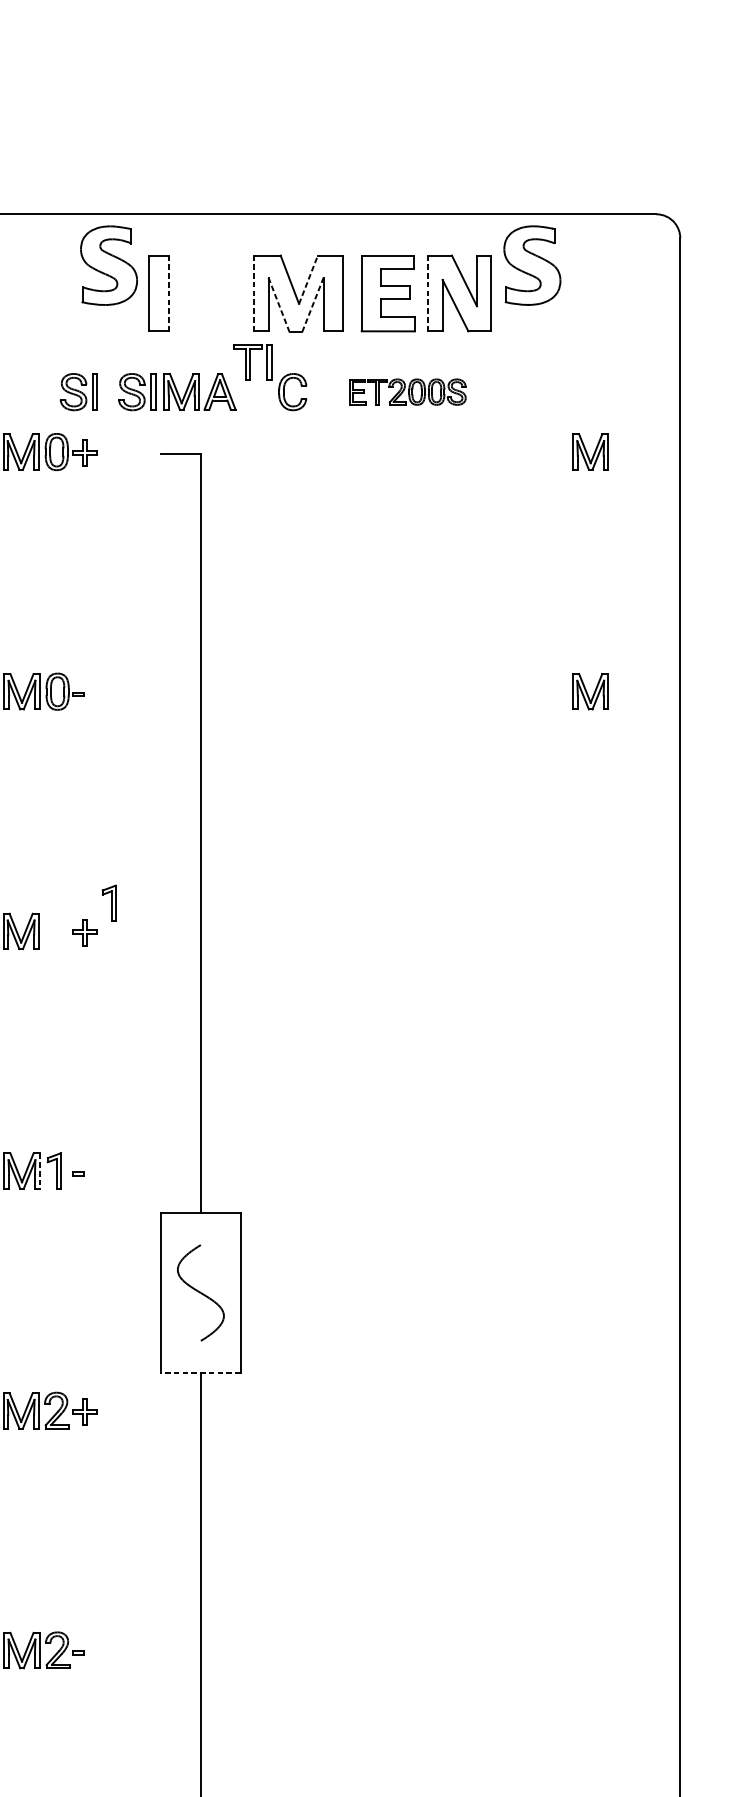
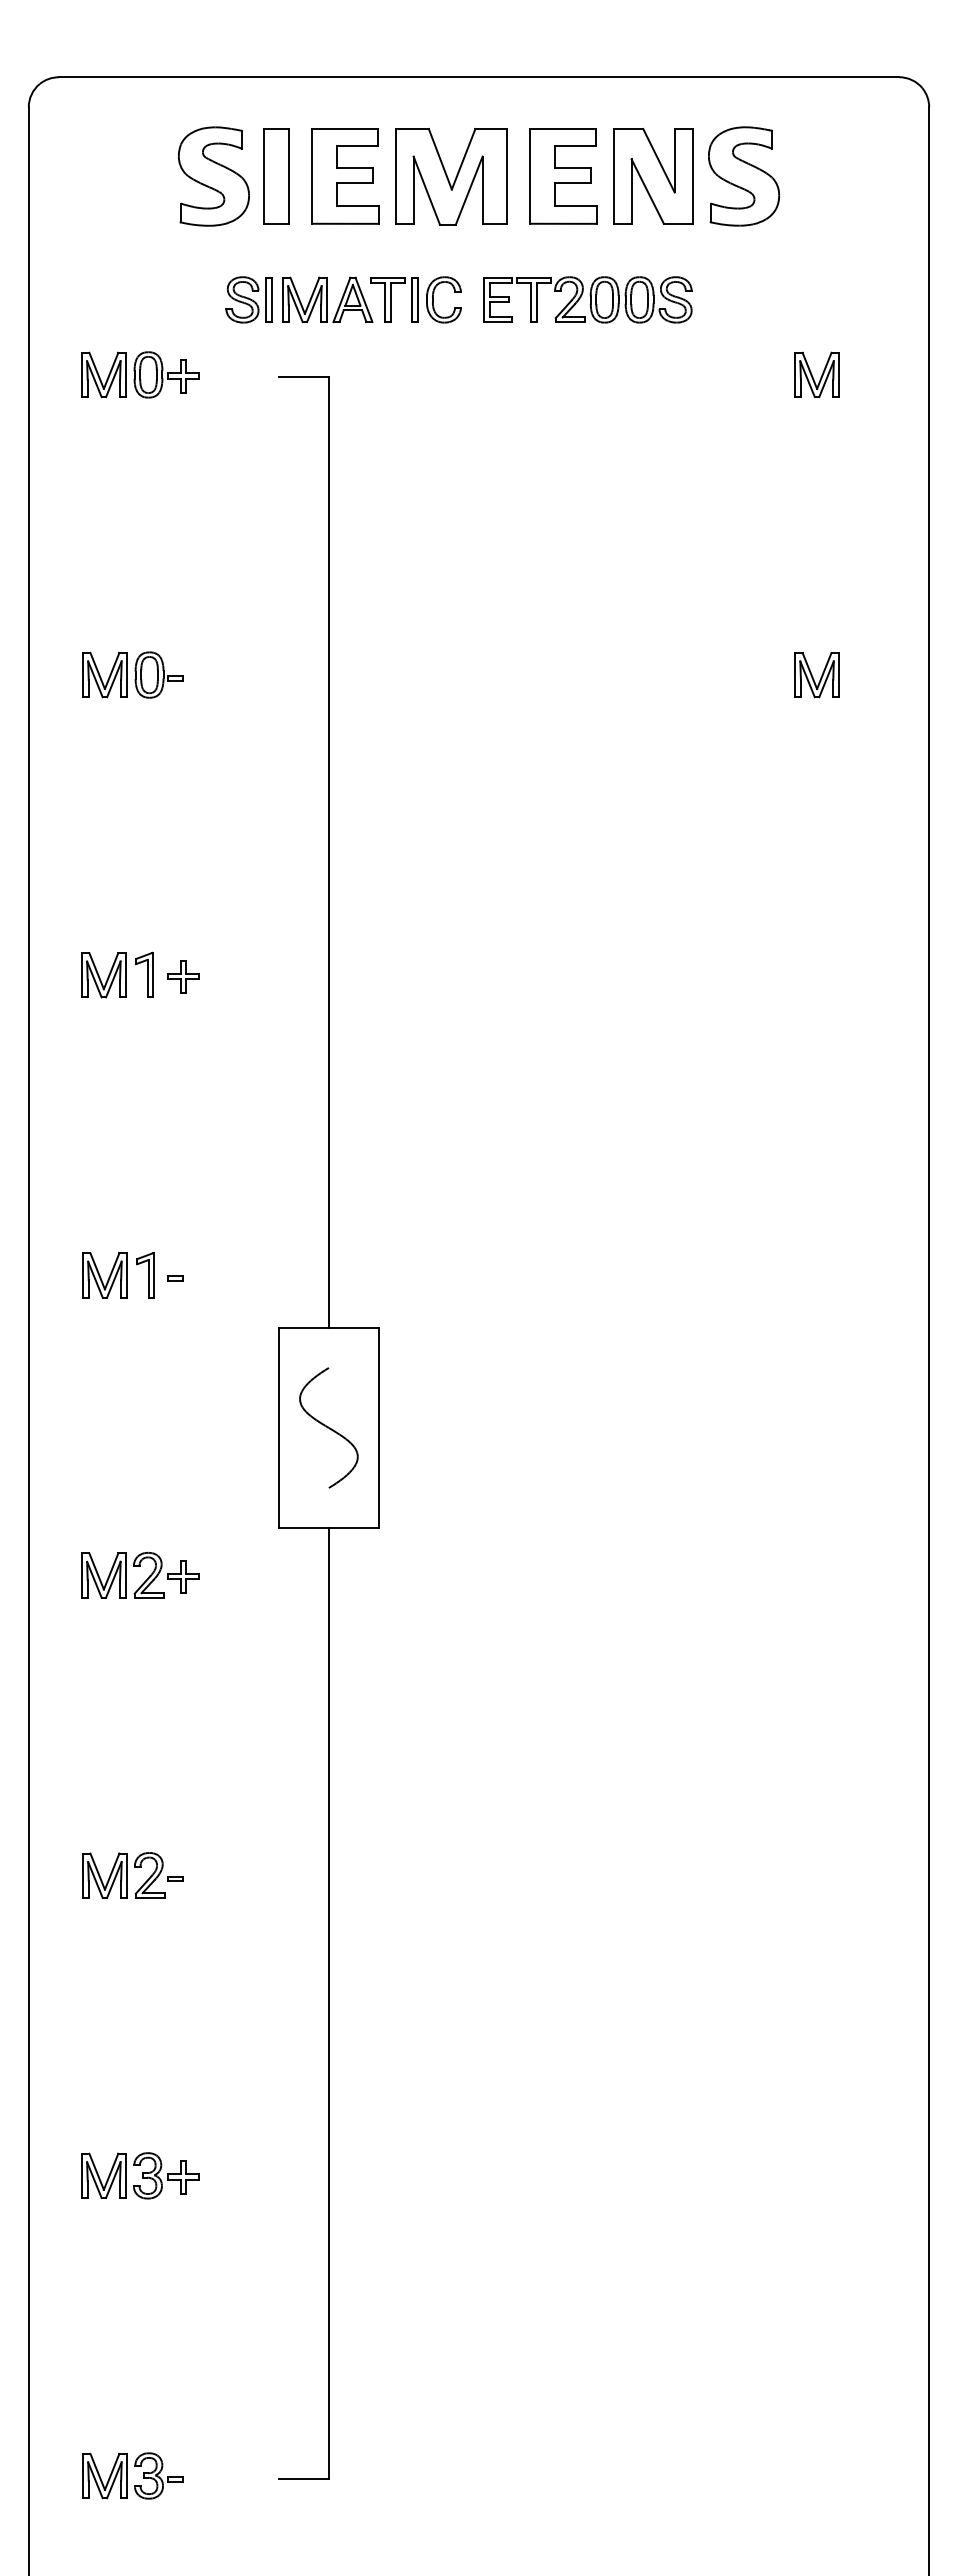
part: (108, 265) -> (213, 176), moved
part: (532, 265) -> (744, 176), moved
line: (308, 279) -> (463, 158), dashed -> solid
line: (254, 292) -> (395, 175), dashed -> solid
line: (428, 292) -> (613, 175), dashed -> solid
line: (169, 293) -> (289, 176), dashed -> solid
part: (214, 293) -> (345, 176), added
line: (278, 304) -> (426, 190), dashed -> solid
line: (313, 304) -> (469, 190), dashed -> solid
part: (253, 362) -> (394, 299), moved
part: (78, 391) -> (175, 299), removed
part: (407, 391) -> (587, 299), size x1.43
part: (109, 902) -> (144, 974), moved
line: (39, 1171) -> (126, 1275), dashed -> solid
line: (200, 1373) -> (328, 1528), dashed -> solid

